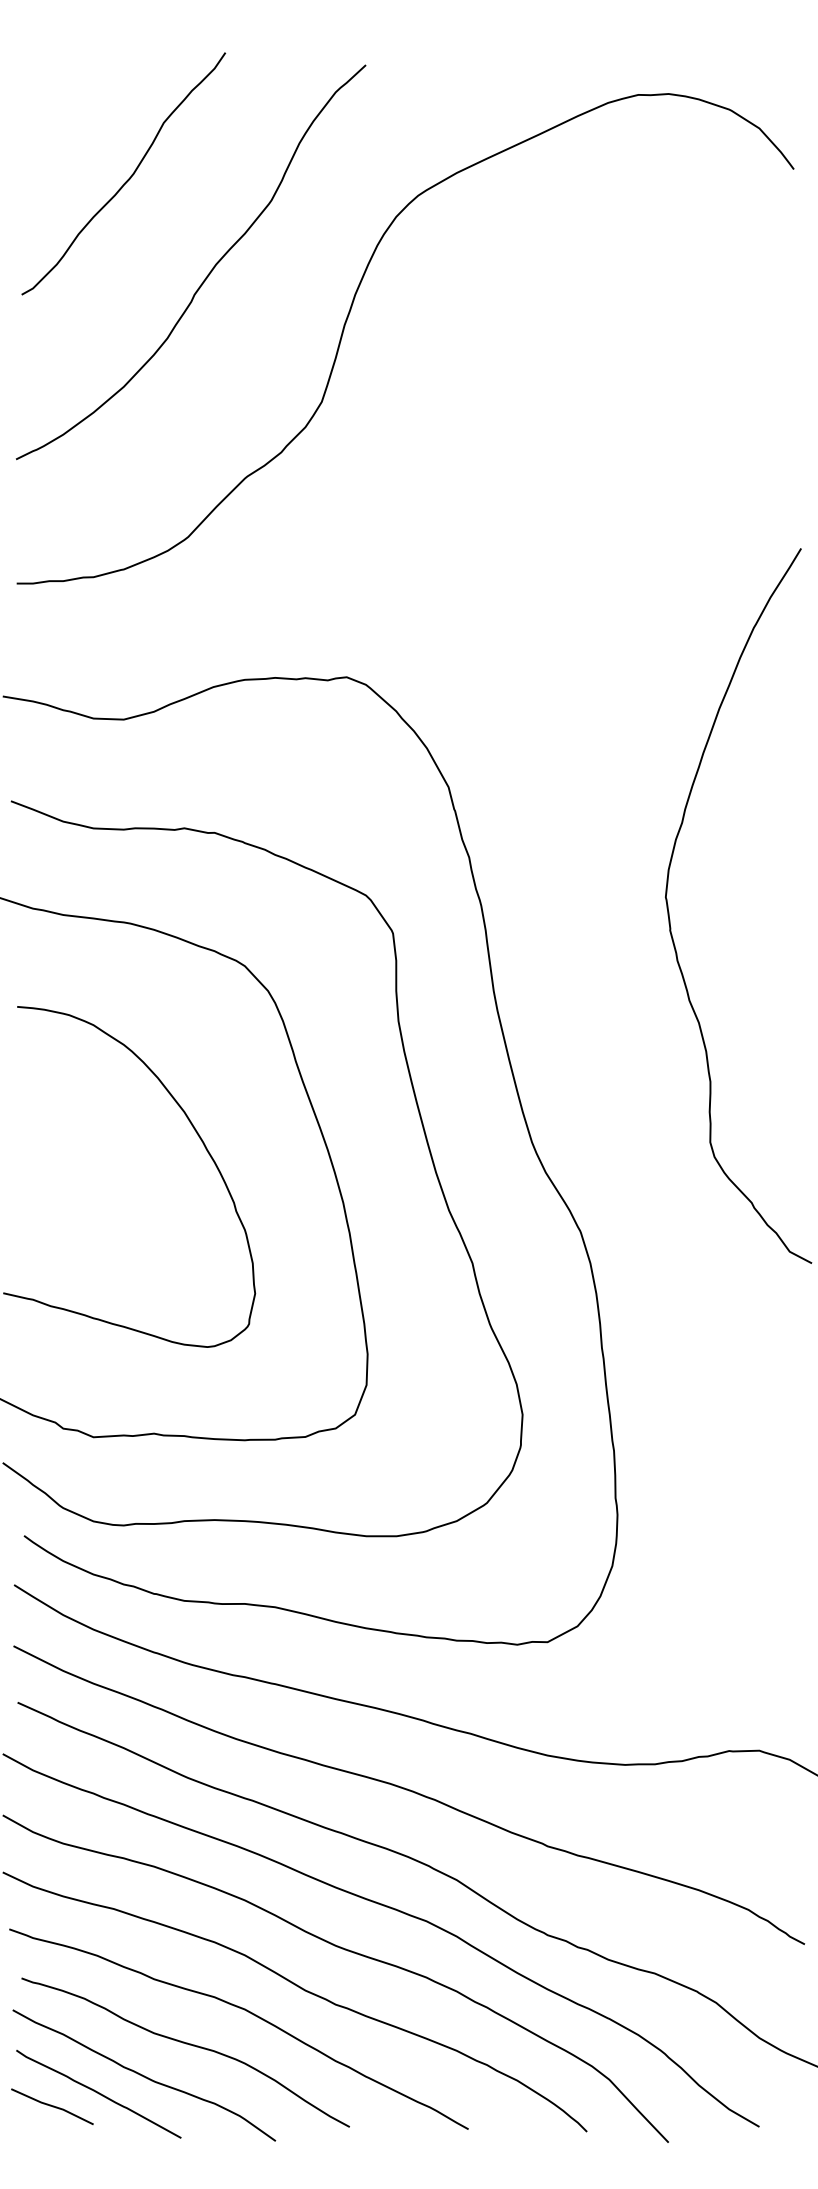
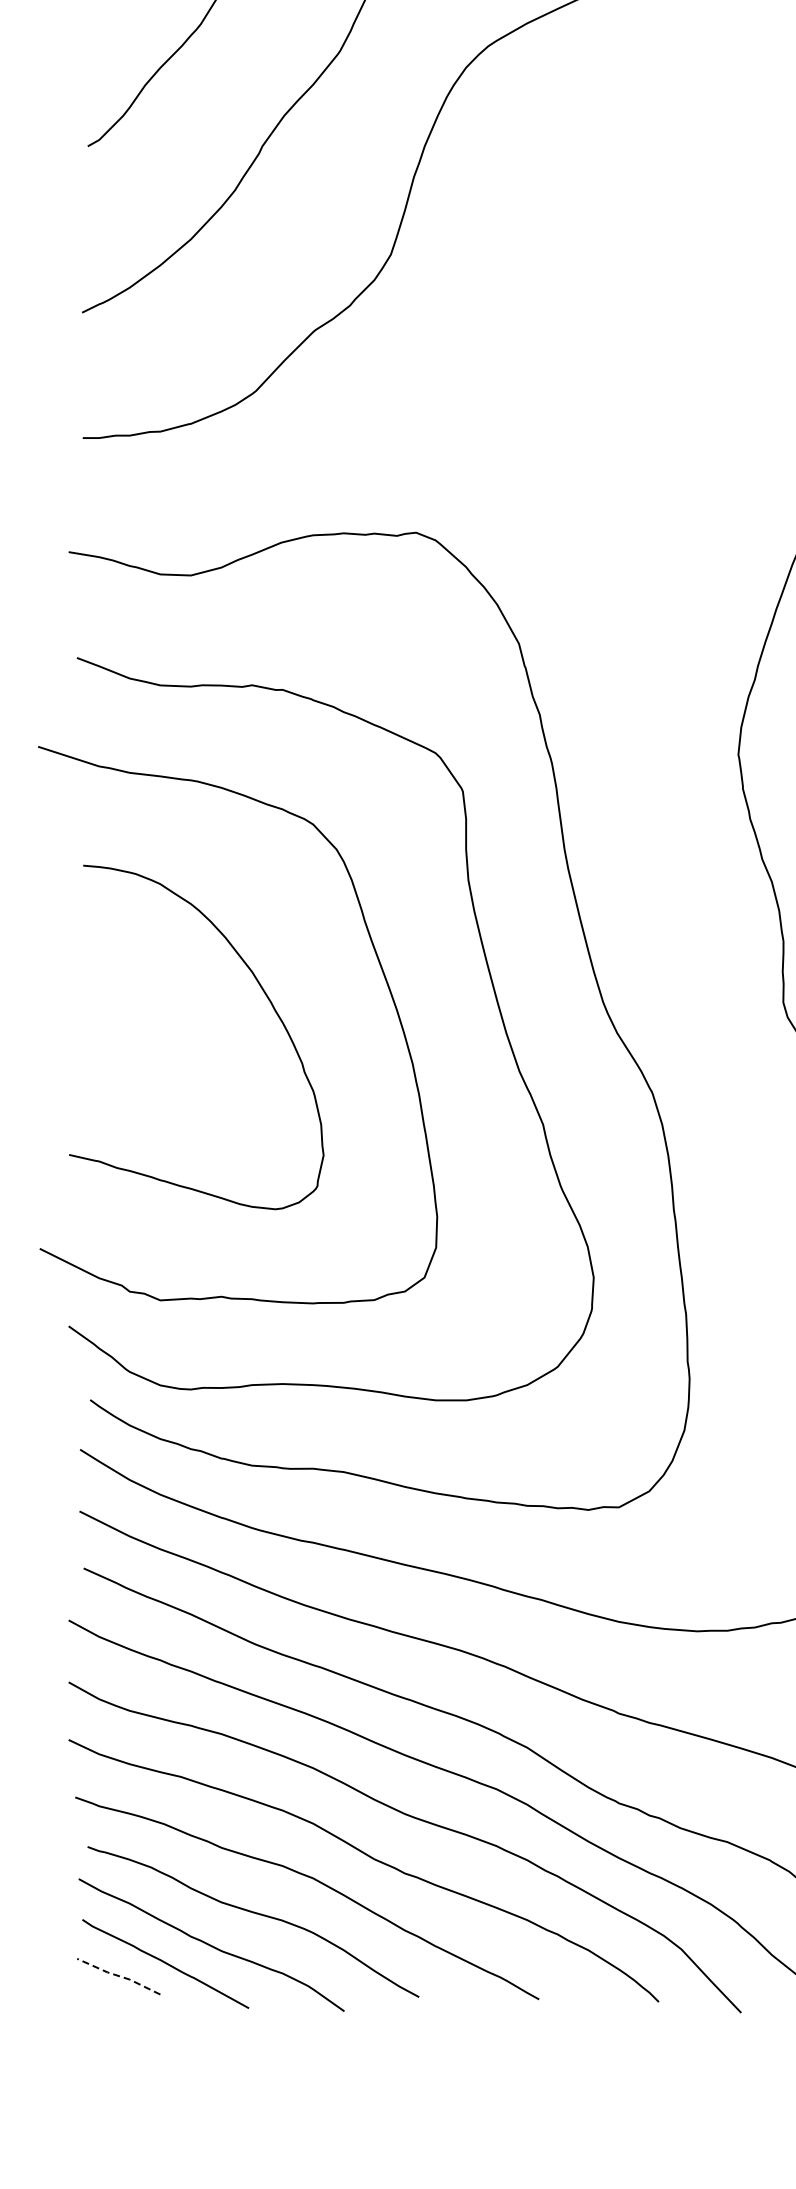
line: (52, 2106) -> (118, 1976), solid -> dashed

